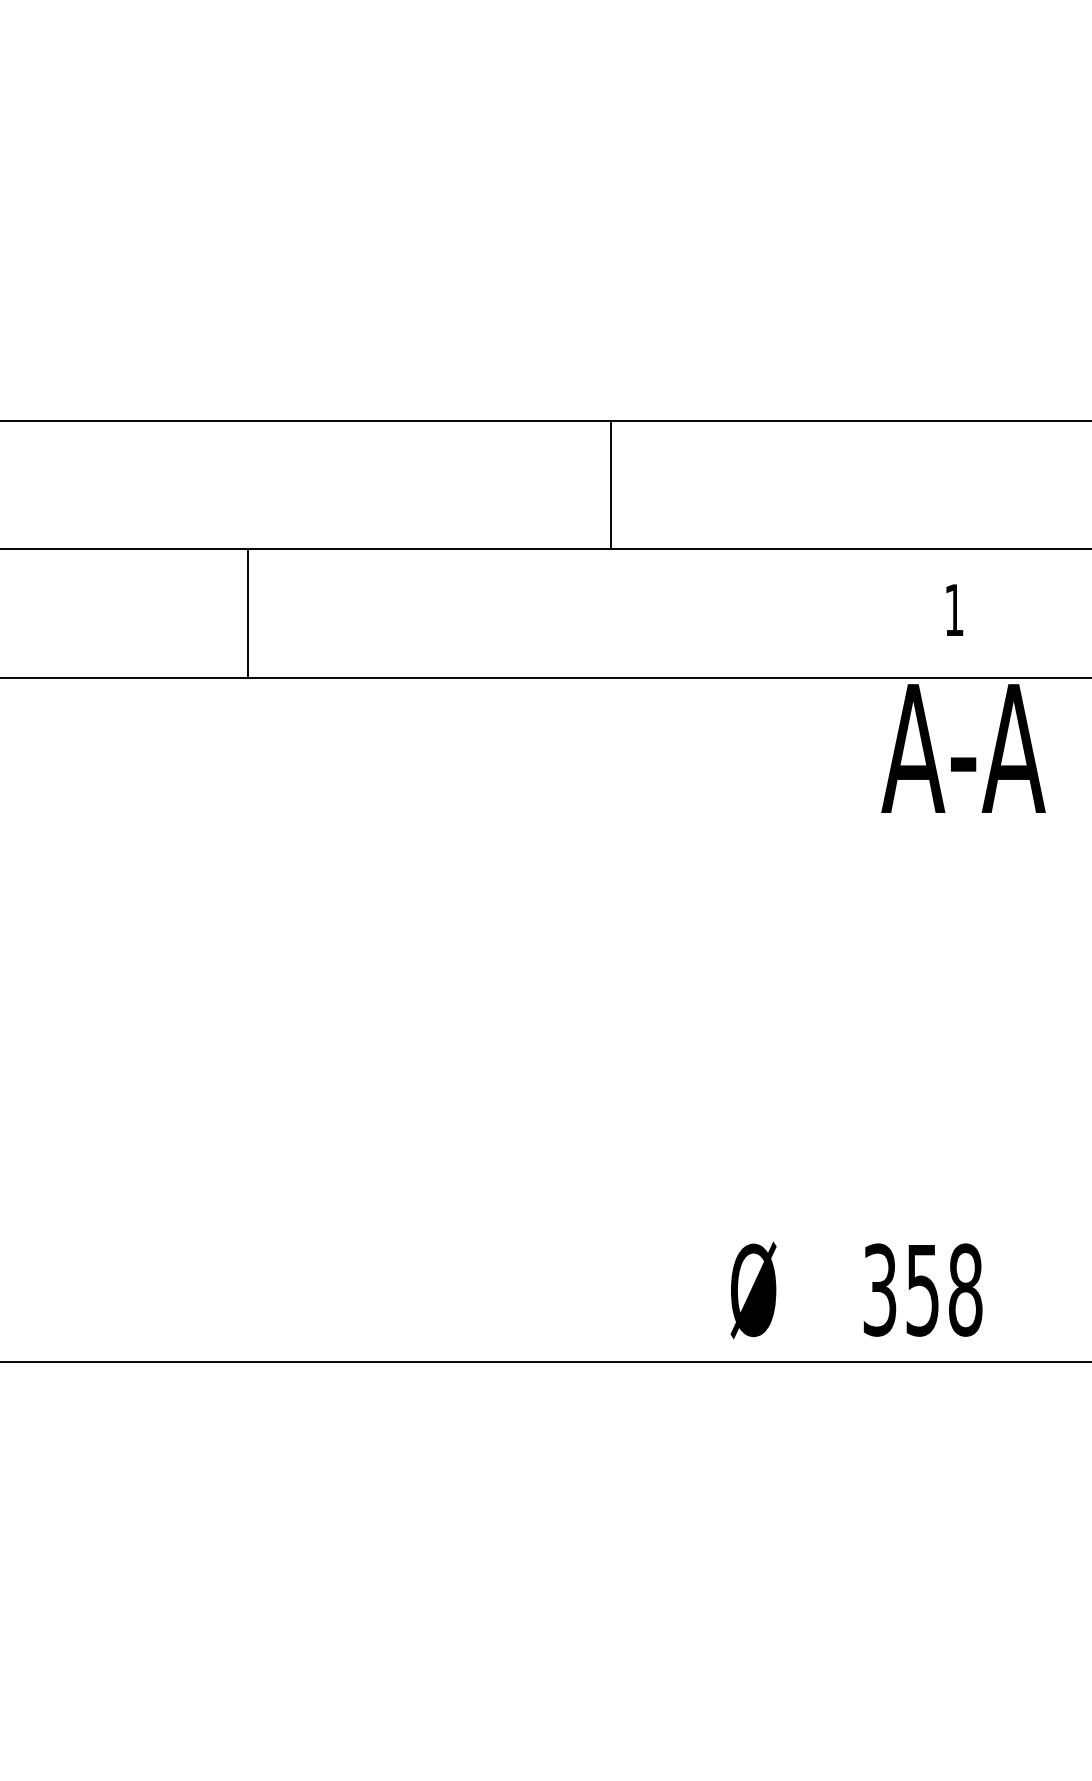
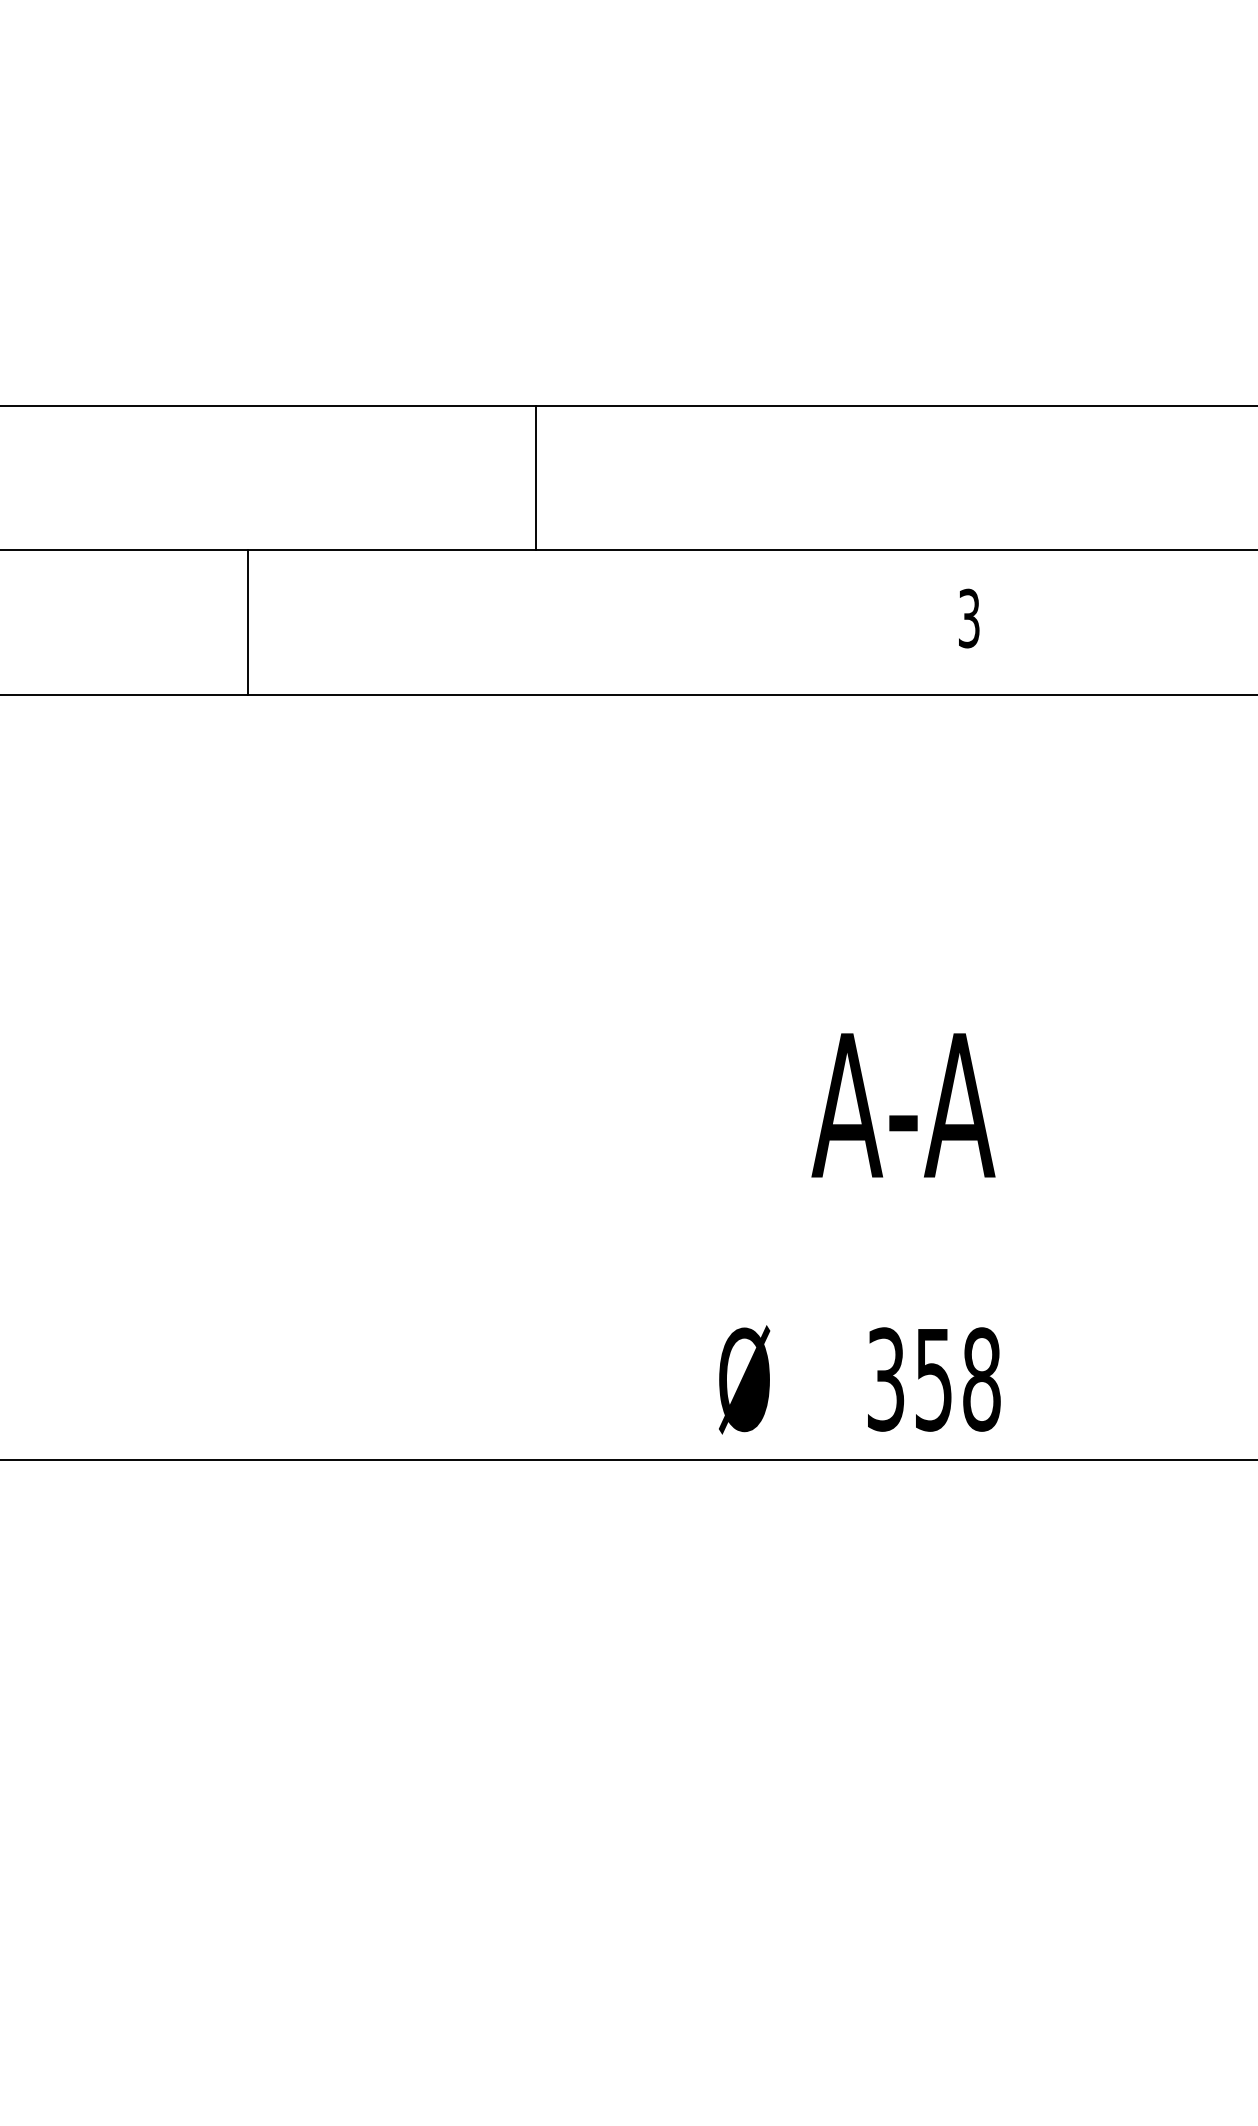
line: (610, 485) -> (536, 478), moved
text: (954, 610) -> (969, 618), 1 -> 3
line: (247, 613) -> (248, 622), moved
text: (963, 748) -> (903, 1105), moved

